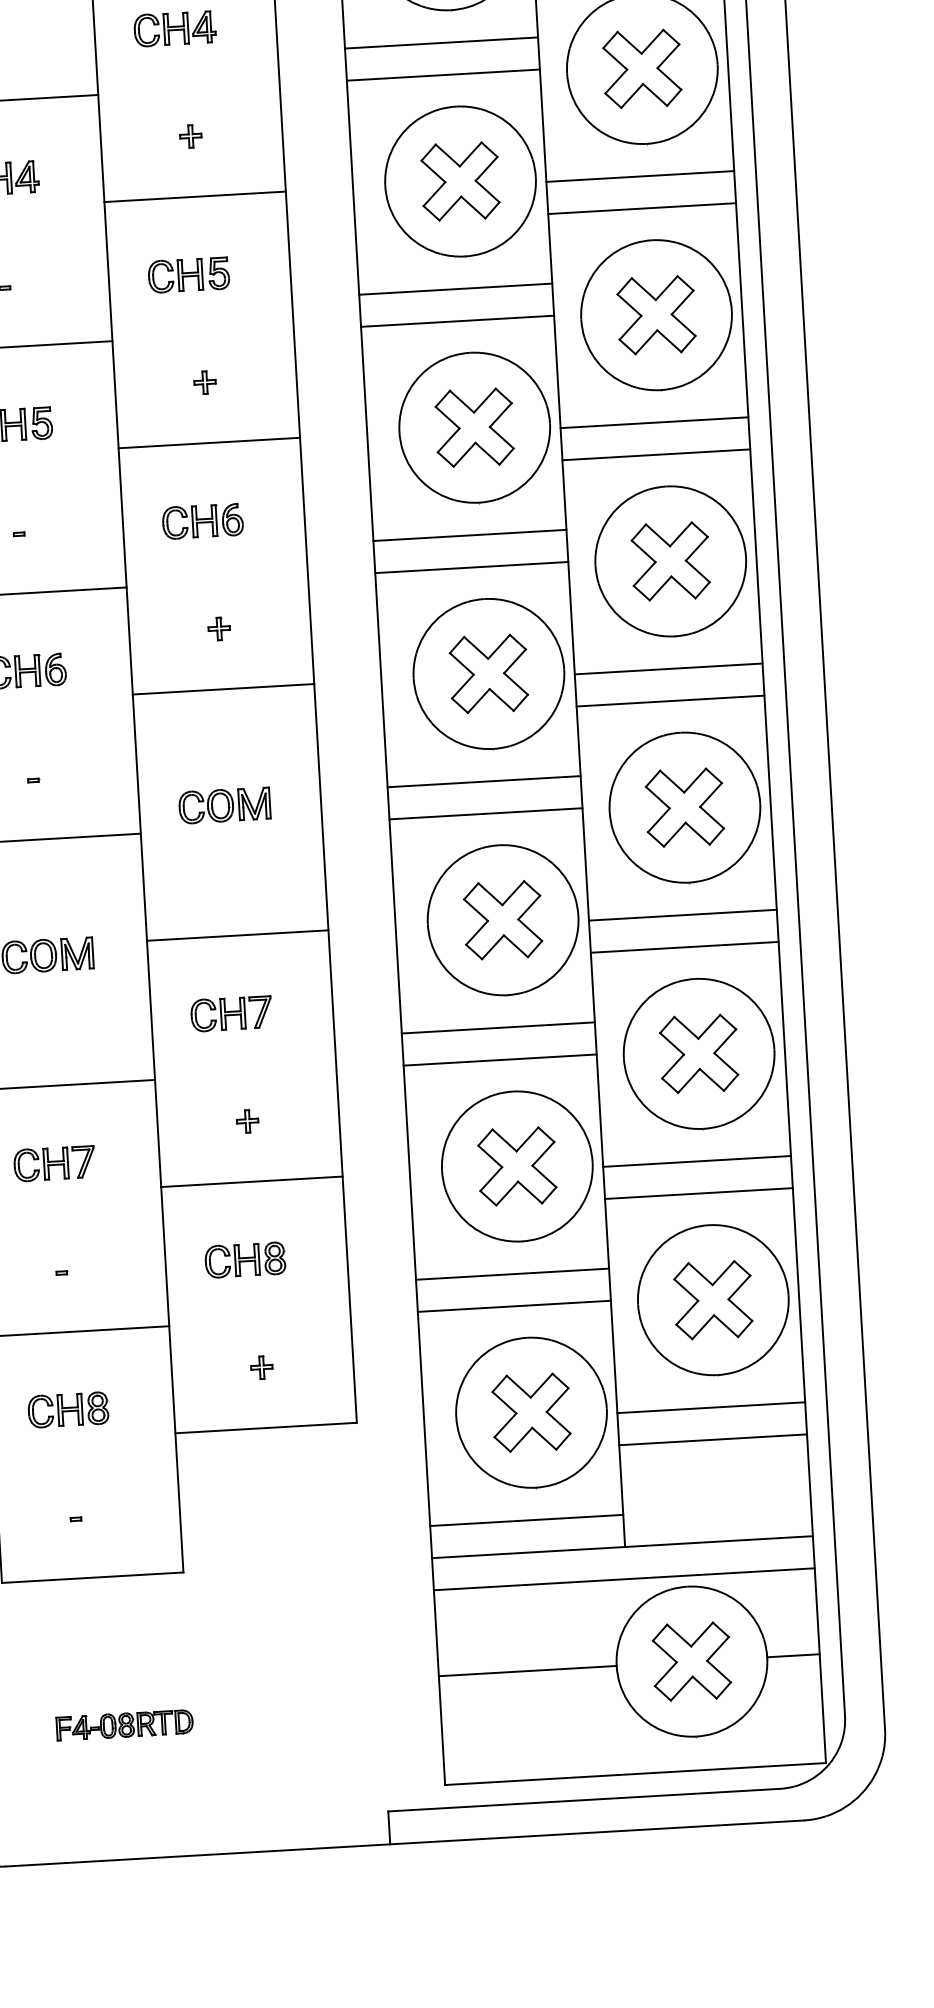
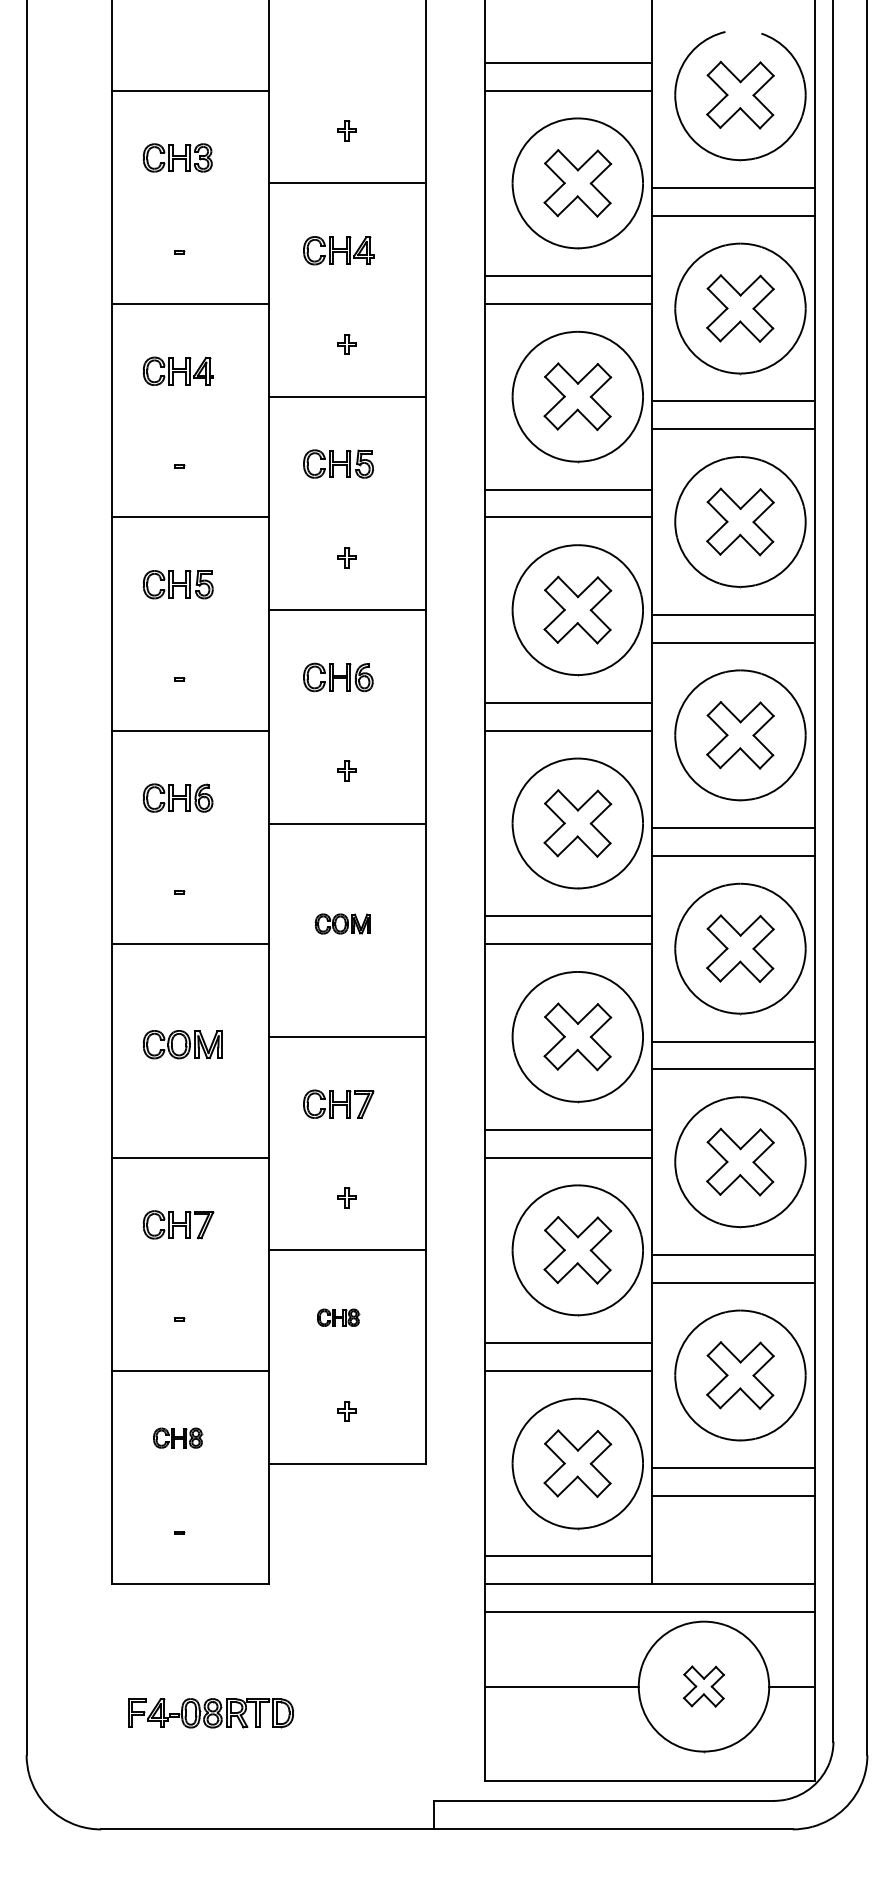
part: (224, 805) -> (342, 923), size x0.7
part: (245, 1259) -> (338, 1317), size x0.6
part: (67, 1409) -> (177, 1437), size x0.7
part: (691, 1661) -> (703, 1686), size x0.6
part: (124, 1725) -> (210, 1713), size x1.4

